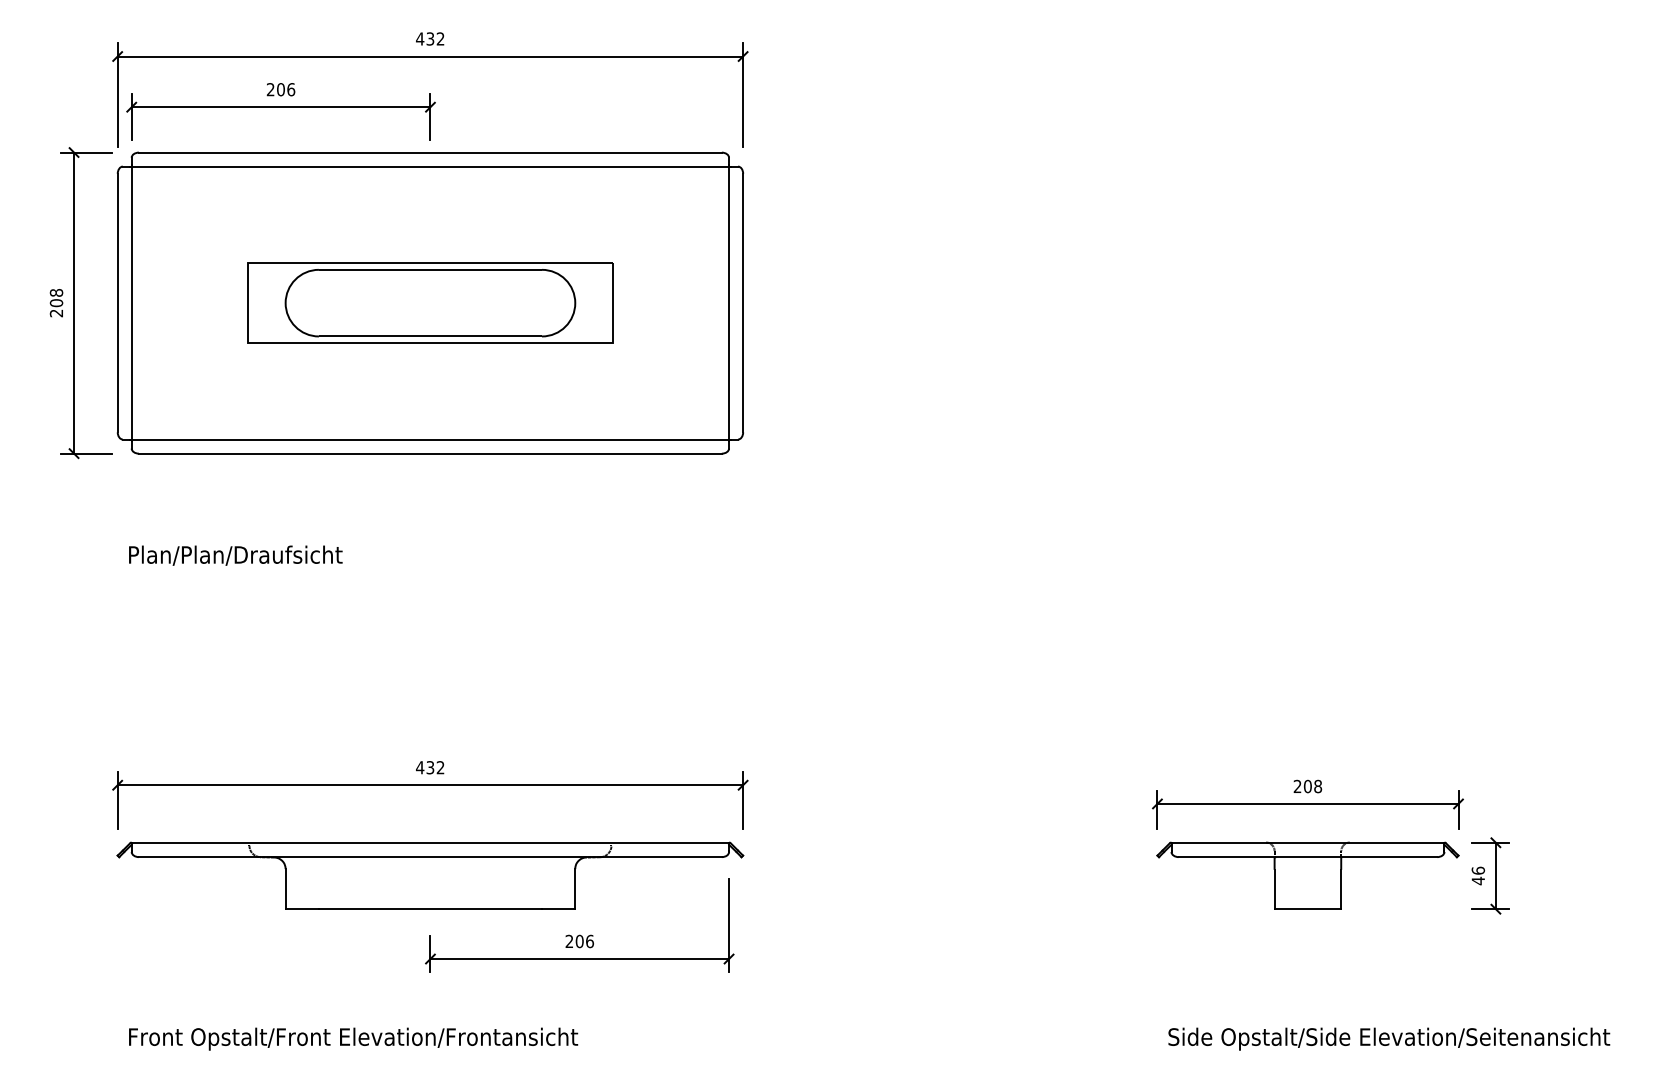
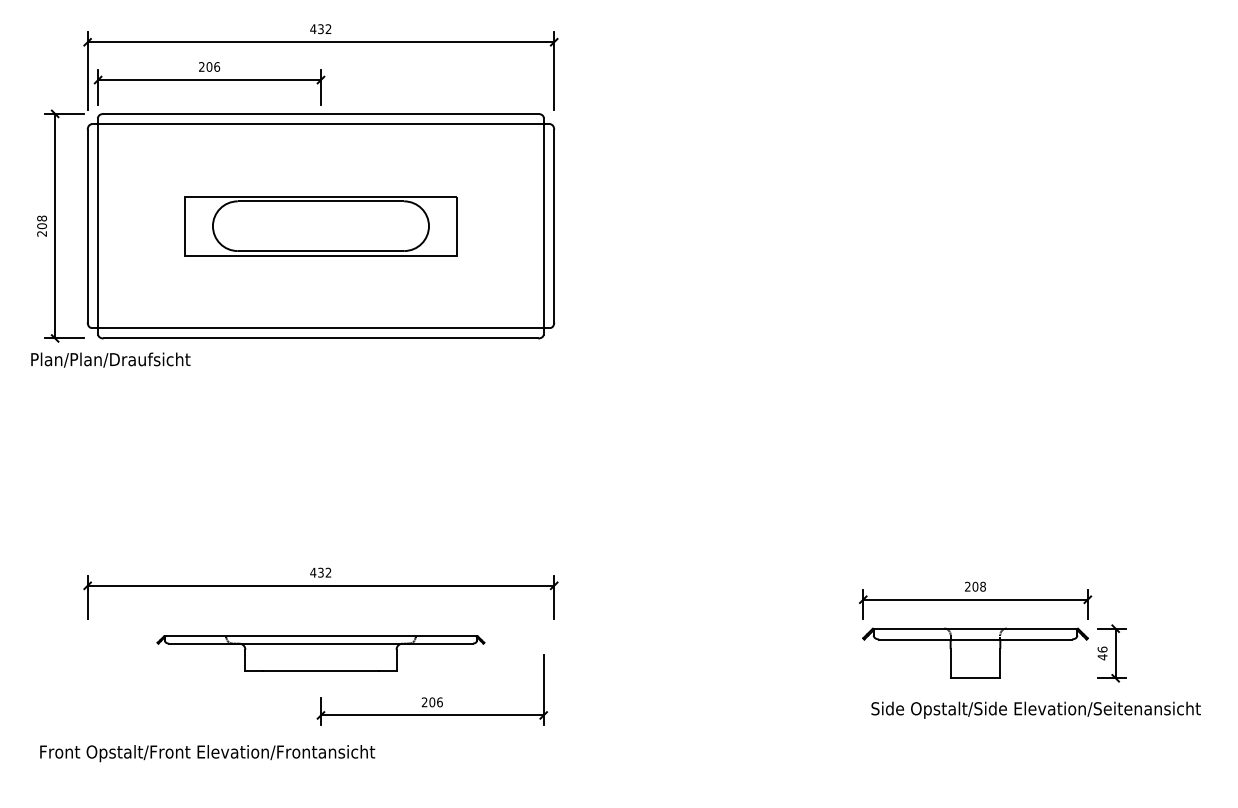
text: (235, 555) -> (110, 359), moved
part: (430, 875) -> (321, 653), size x0.7
text: (353, 1038) -> (207, 753), moved
text: (1389, 1038) -> (1036, 709), moved

